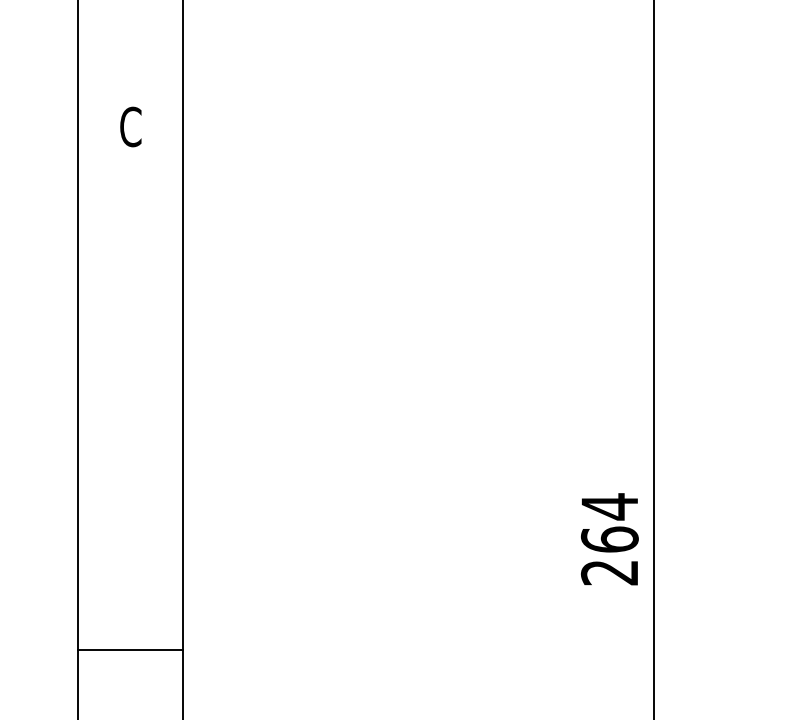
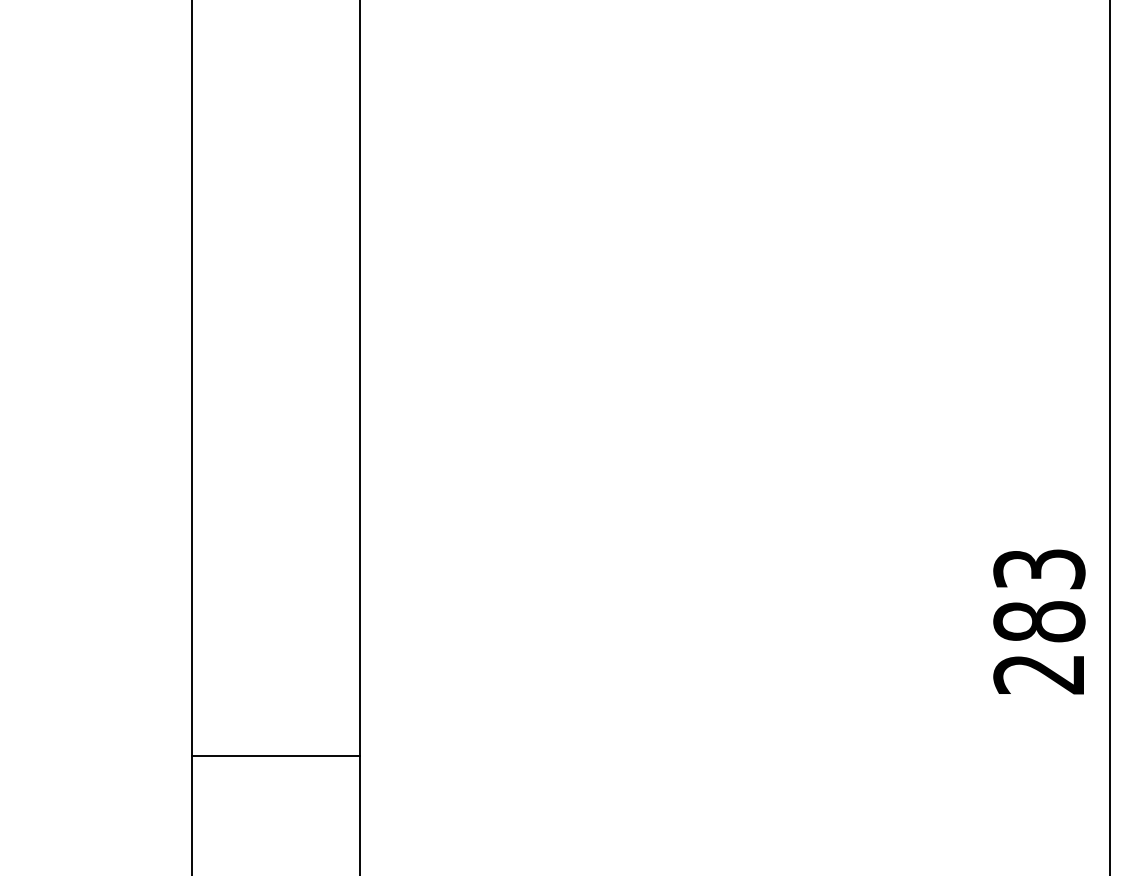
text: (609, 522) -> (1038, 594), 264 -> 283
line: (130, 649) -> (275, 755), moved

